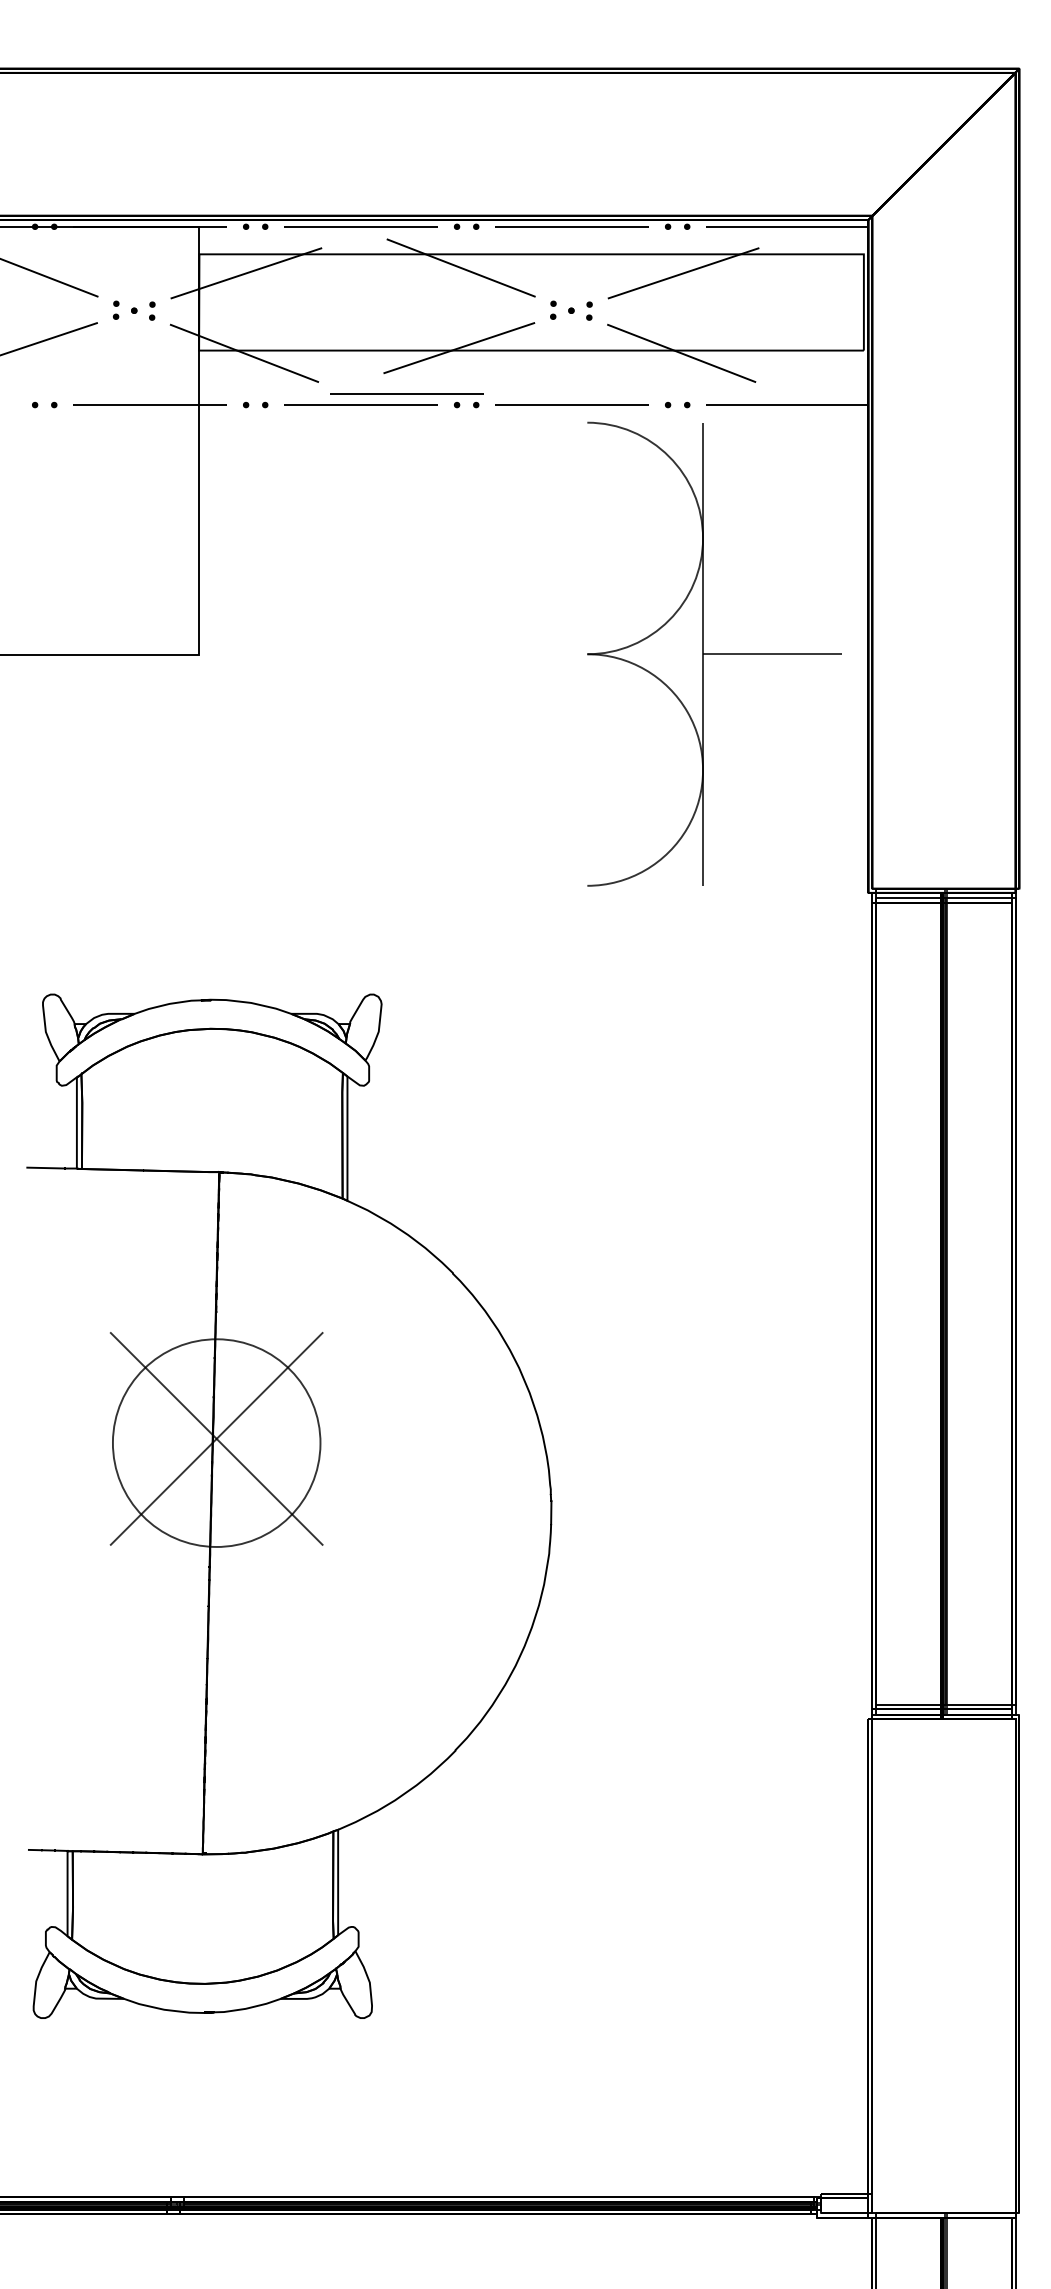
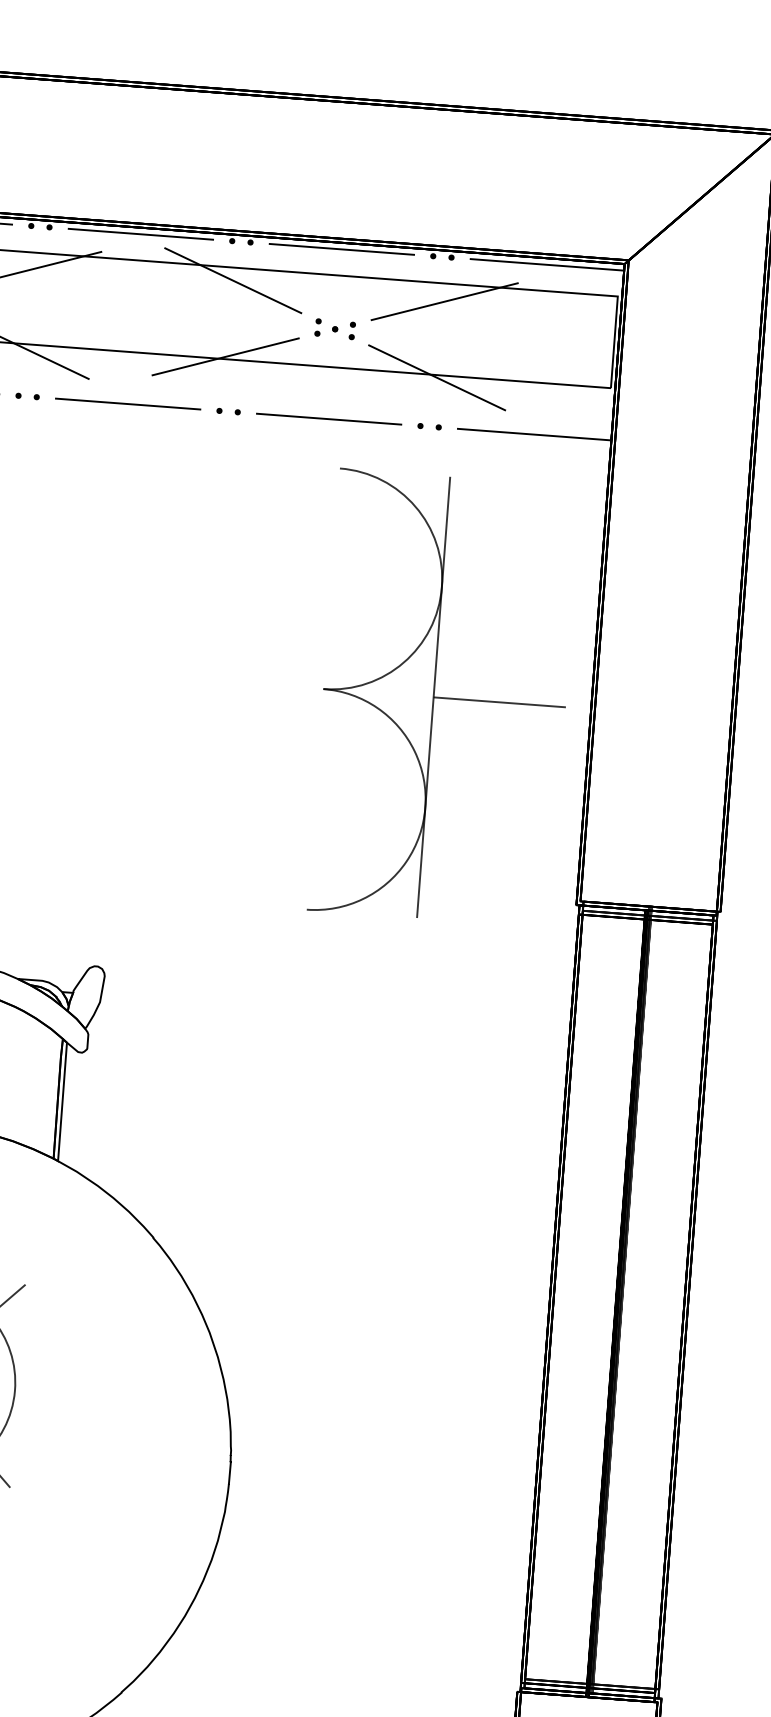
line: (406, 393) -> (172, 396), removed
part: (714, 653) -> (444, 697), moved

